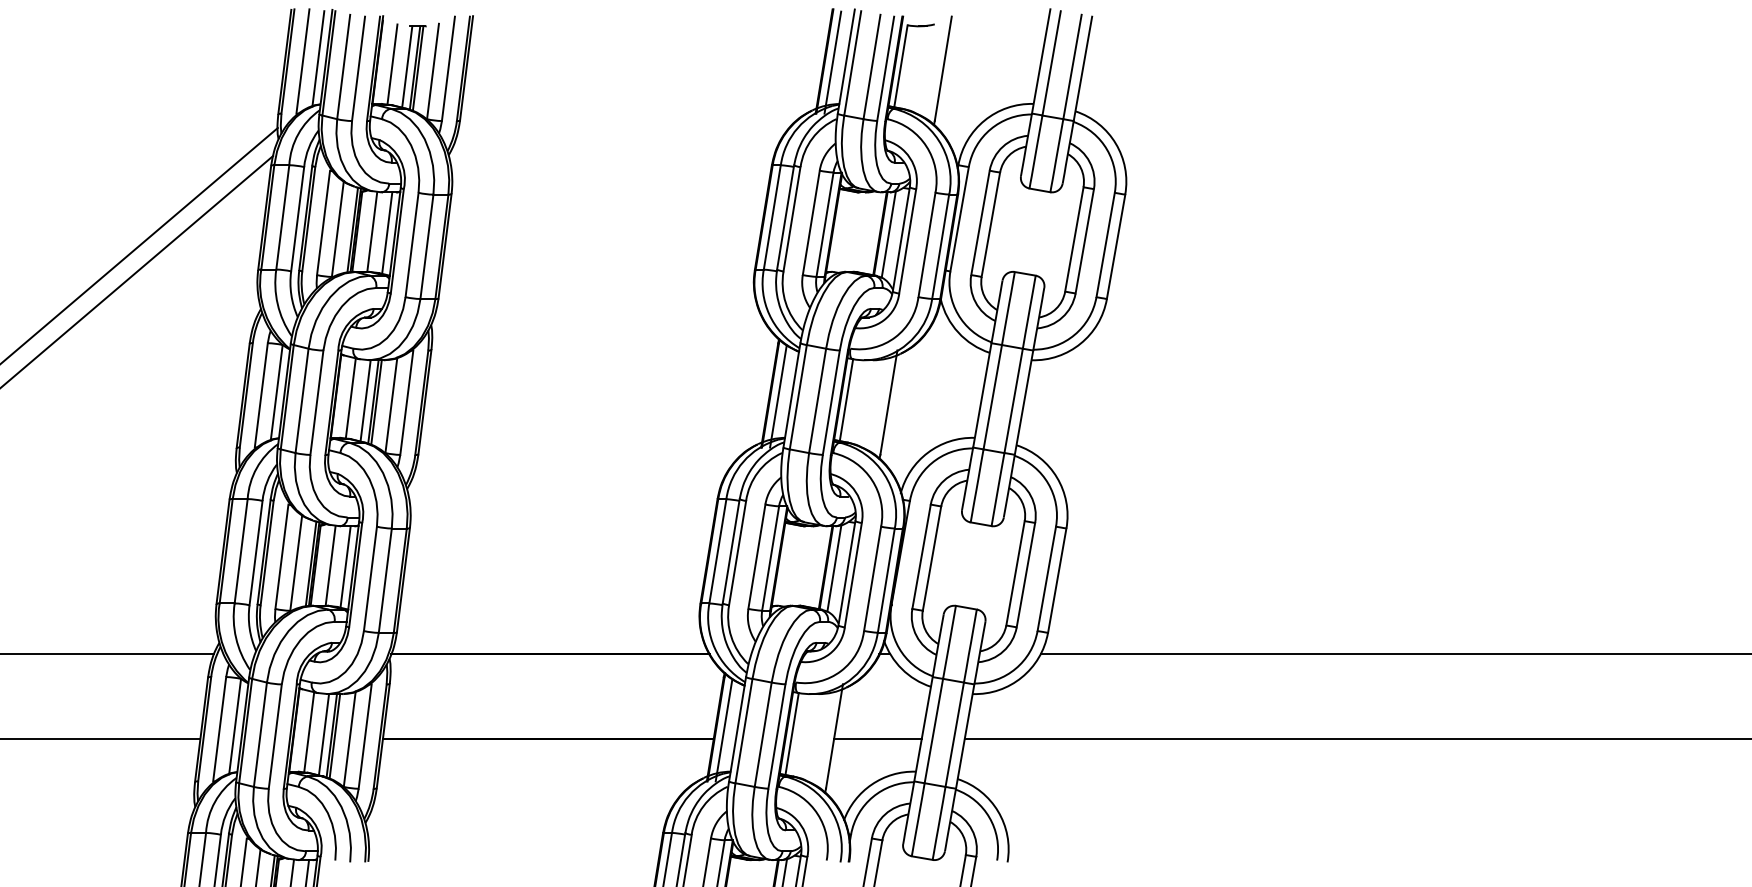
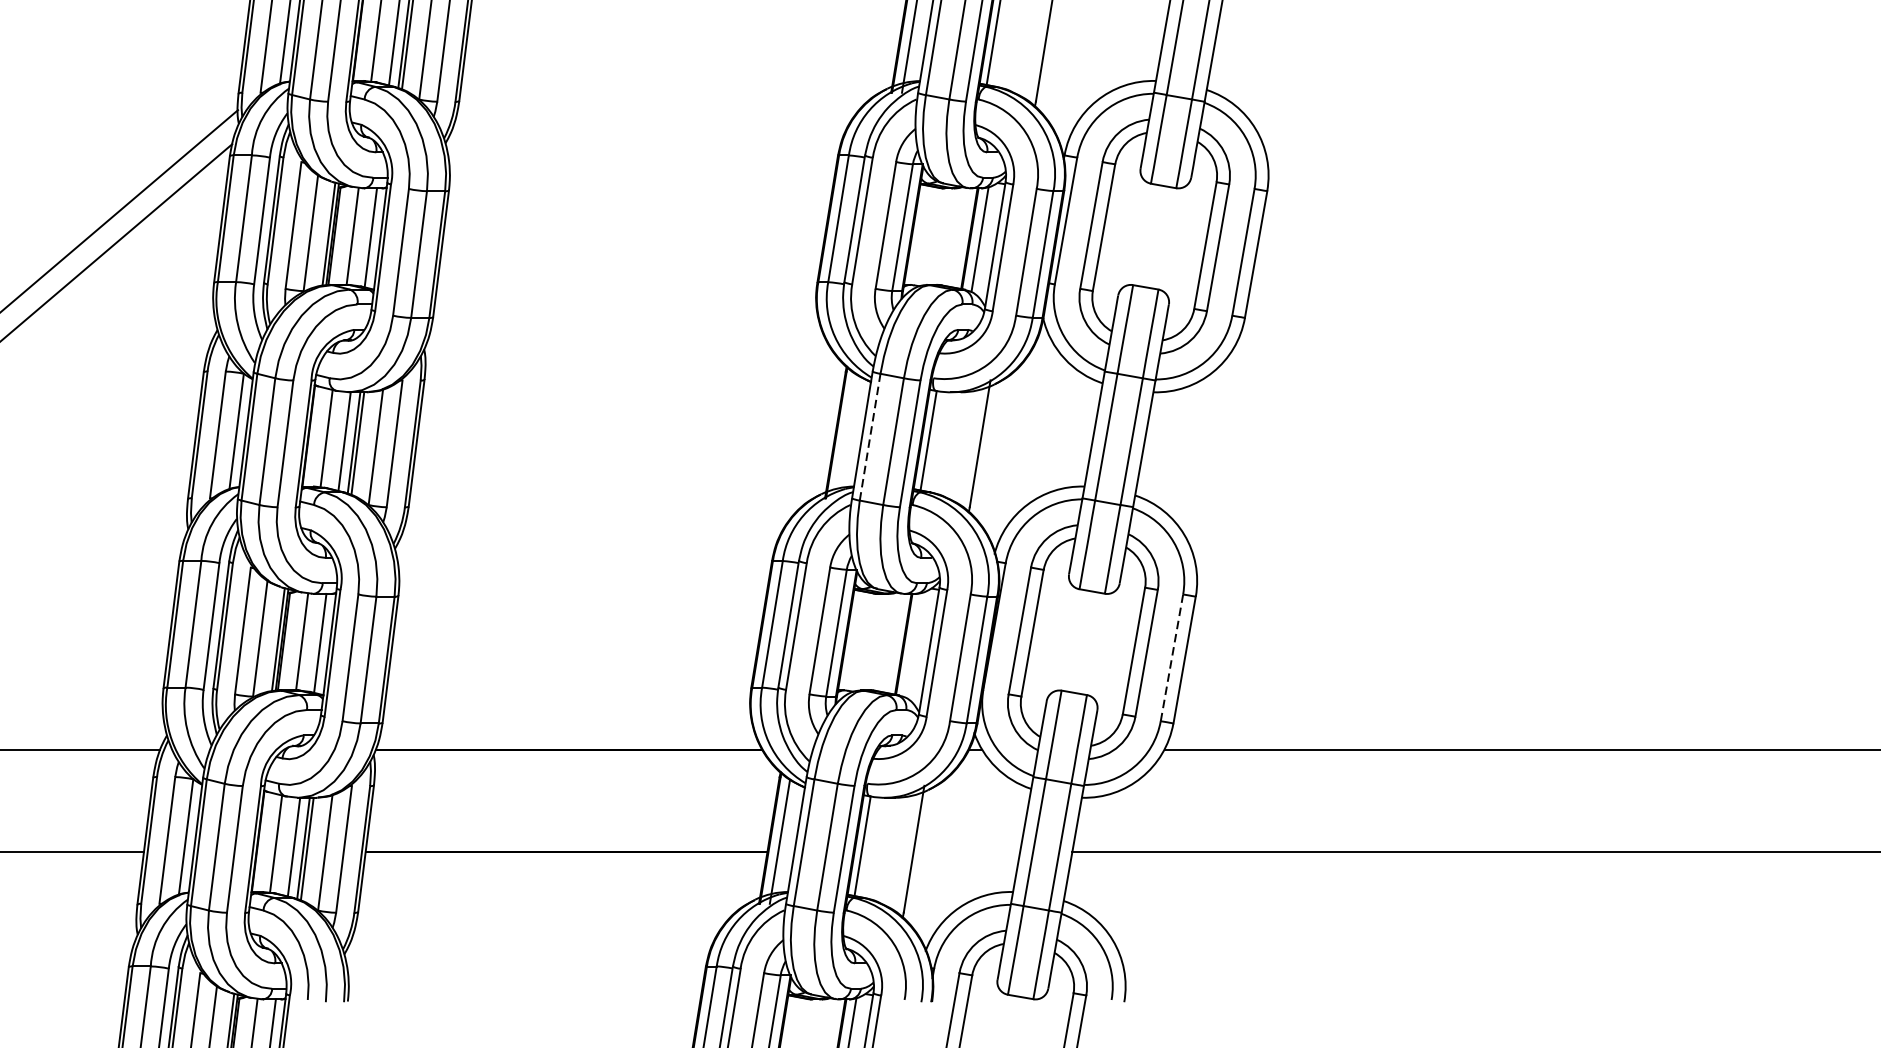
line: (778, 396) -> (846, 436), removed
line: (798, 397) -> (870, 437), solid -> dashed
line: (834, 568) -> (914, 645), removed
line: (1046, 578) -> (1171, 657), solid -> dashed
line: (877, 739) -> (966, 852), removed

